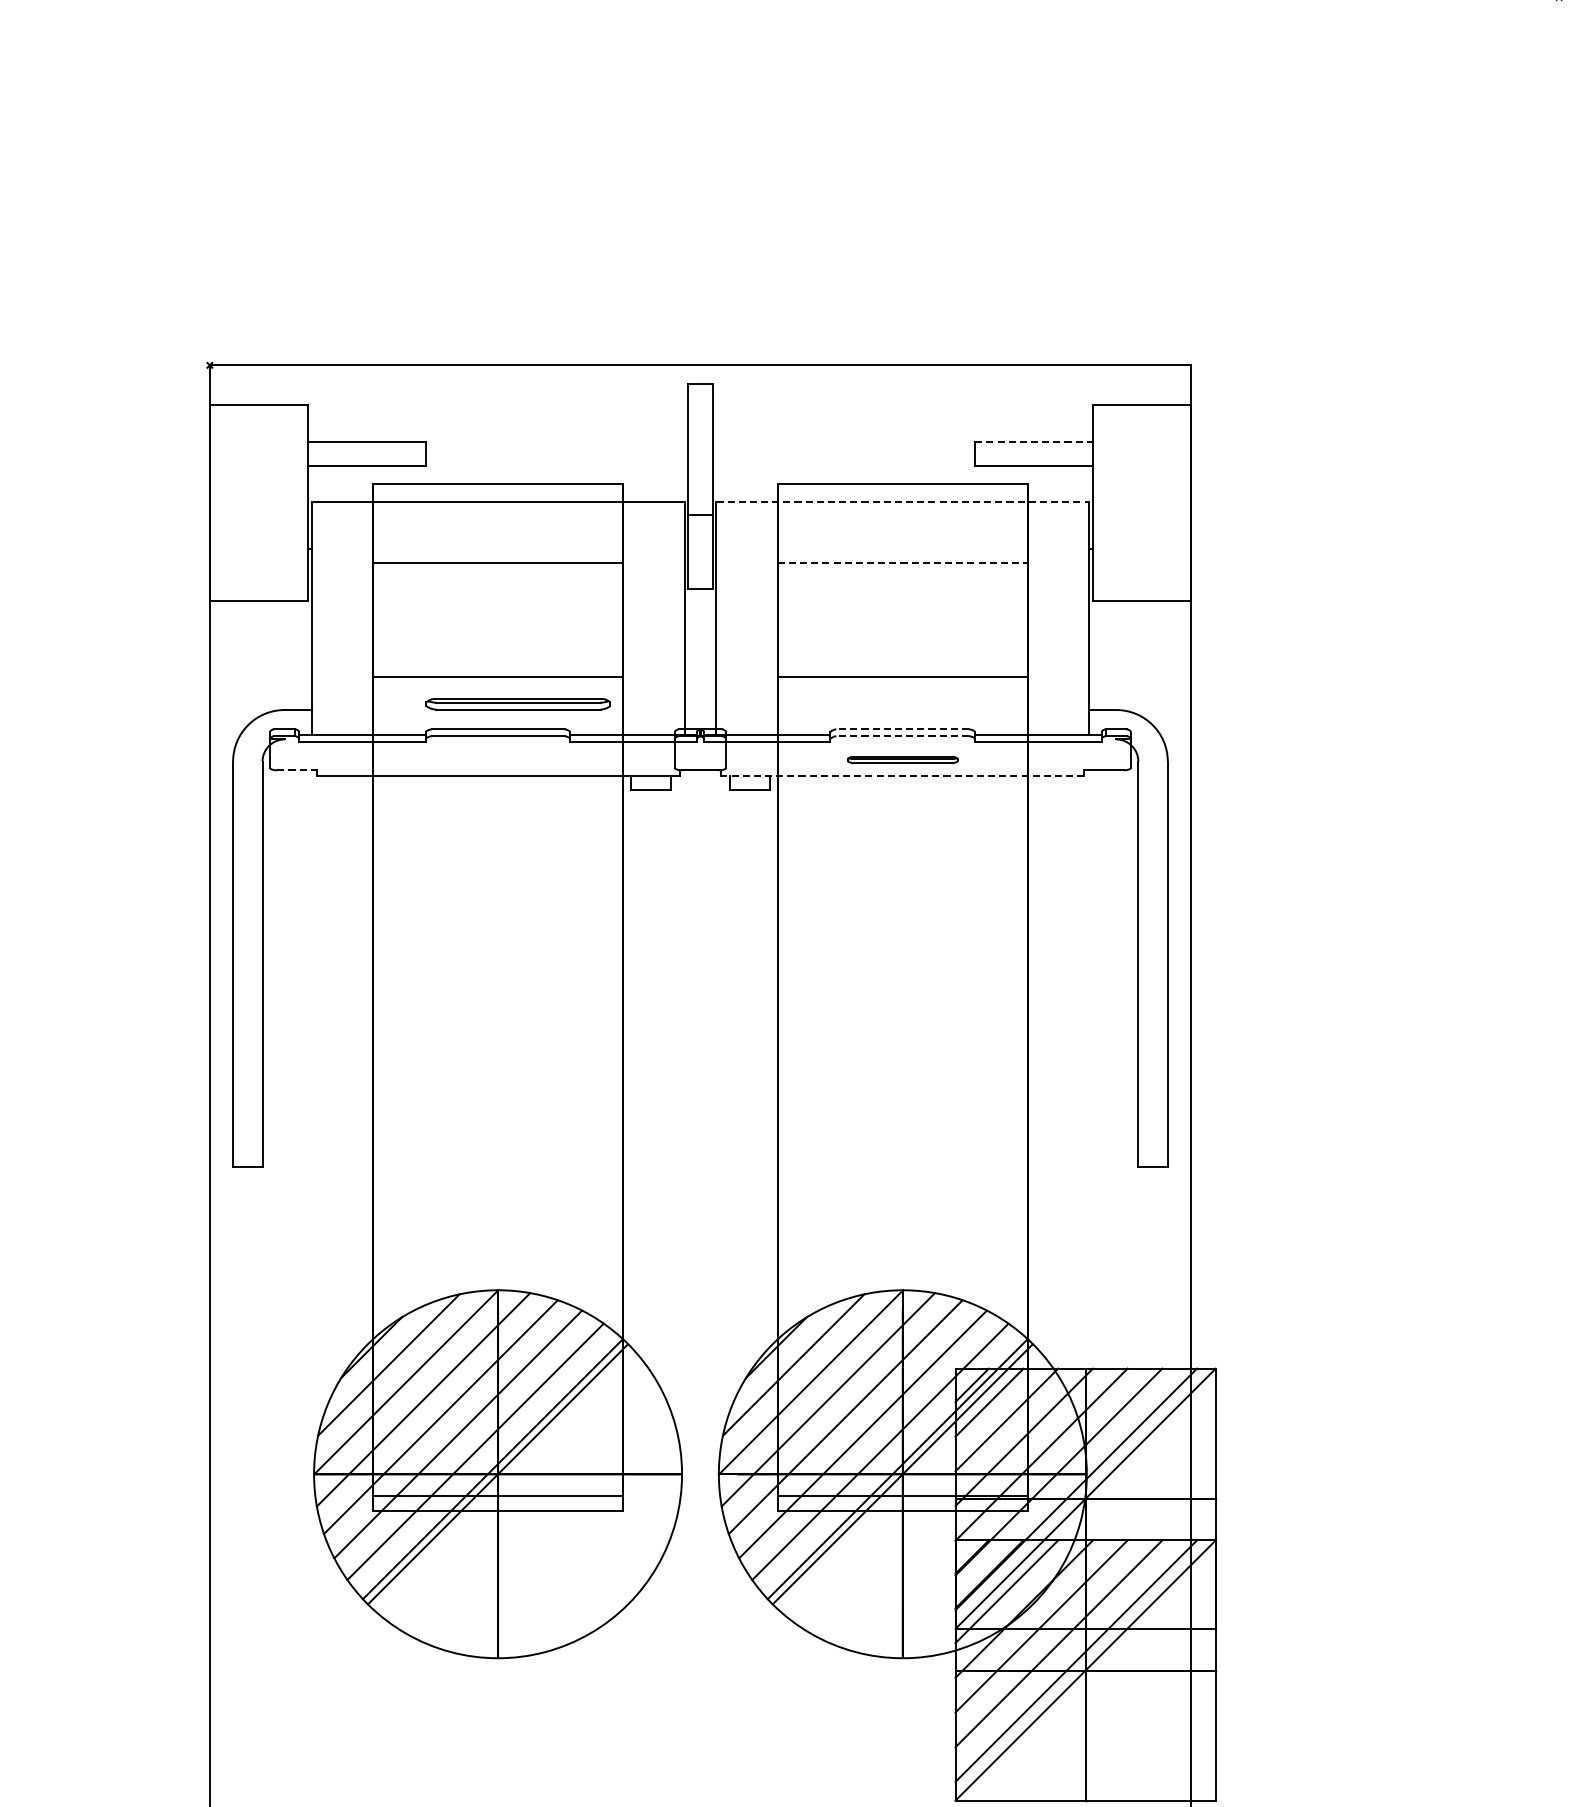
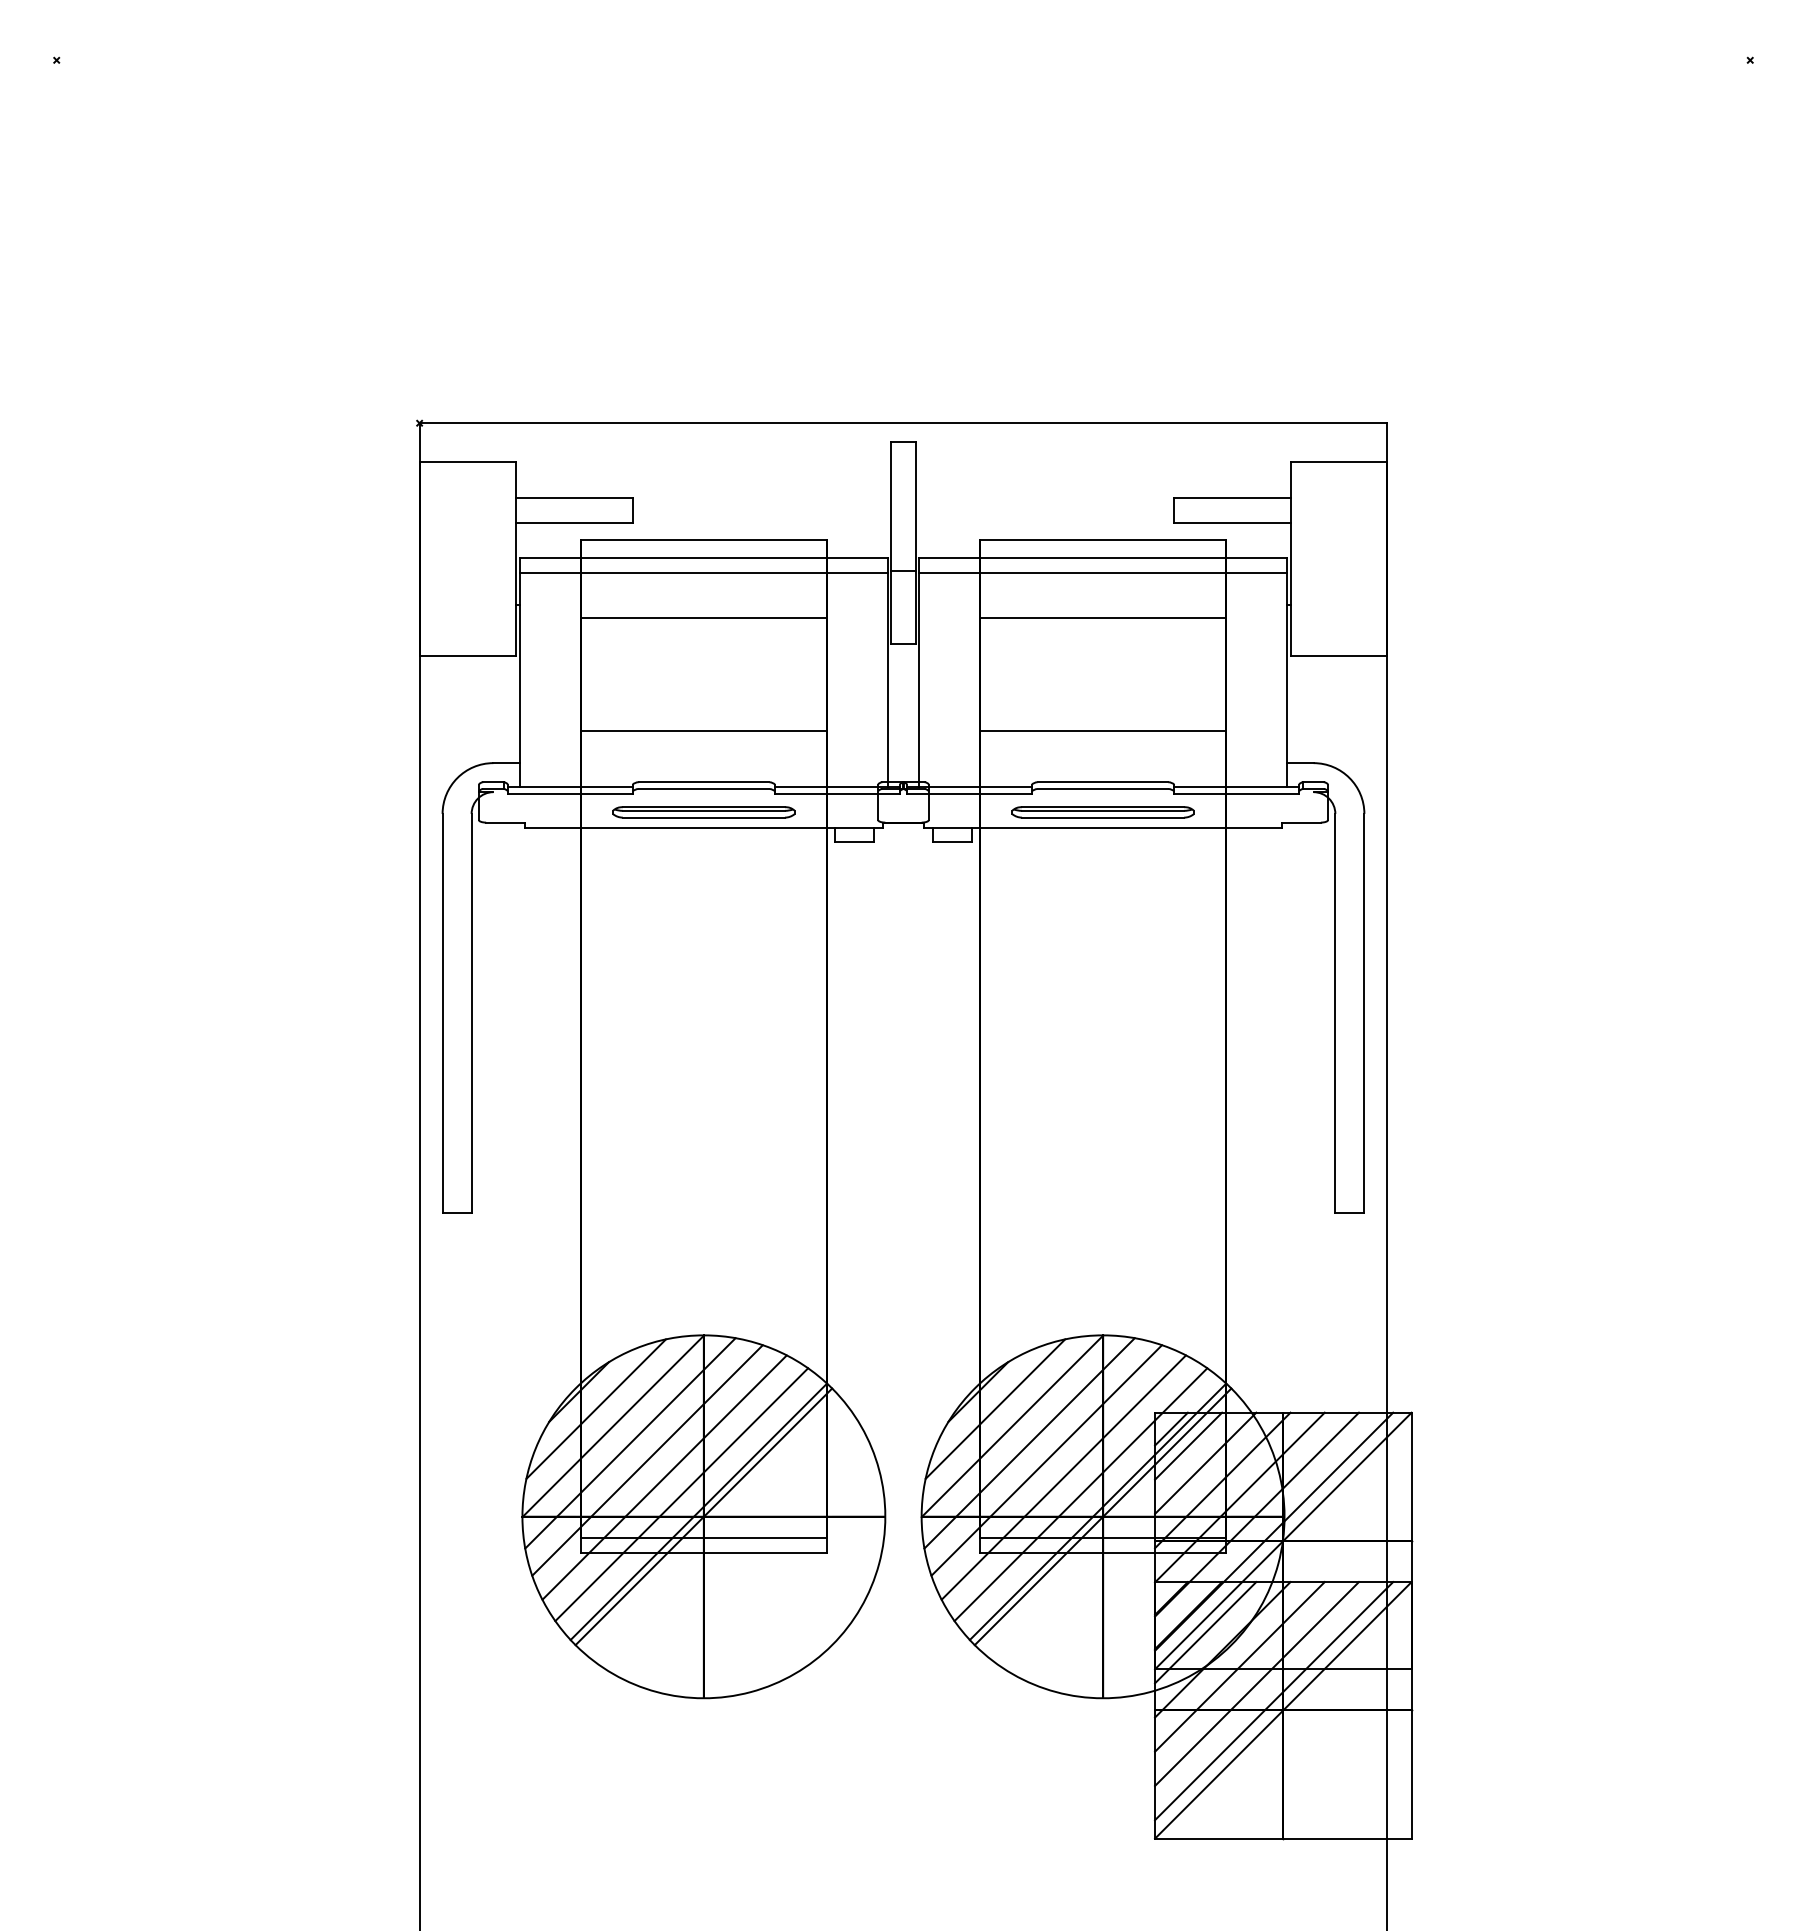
line: (1035, 441) -> (1233, 498), dashed -> solid
line: (903, 501) -> (1103, 557), dashed -> solid
line: (497, 516) -> (703, 572), added
line: (902, 516) -> (1102, 572), added
line: (903, 563) -> (1103, 618), dashed -> solid
part: (517, 704) -> (703, 812), moved
line: (902, 729) -> (1102, 782), dashed -> solid
line: (902, 736) -> (1102, 789), dashed -> solid
part: (902, 760) -> (1102, 812), size x1.67
line: (297, 770) -> (506, 822), dashed -> solid
line: (902, 776) -> (1102, 828), dashed -> solid

